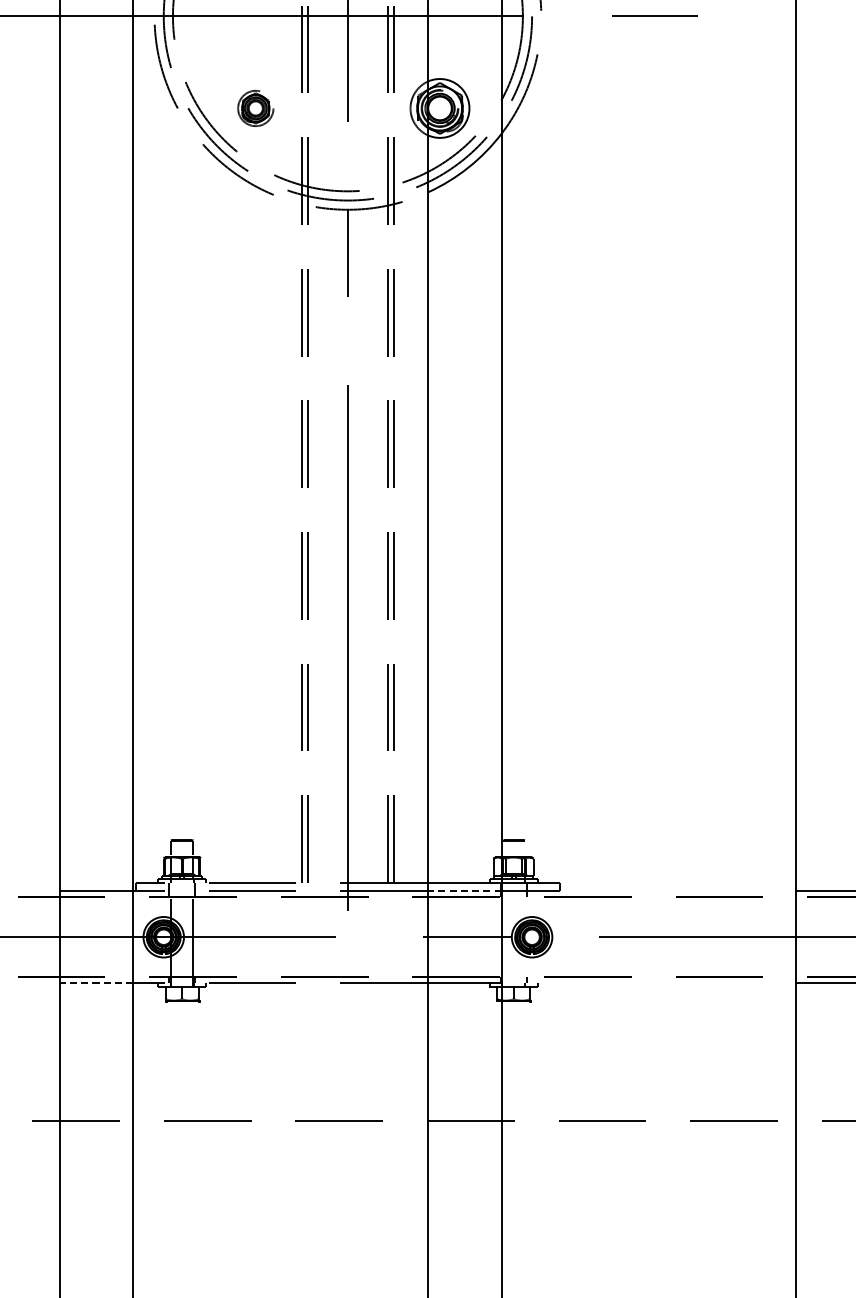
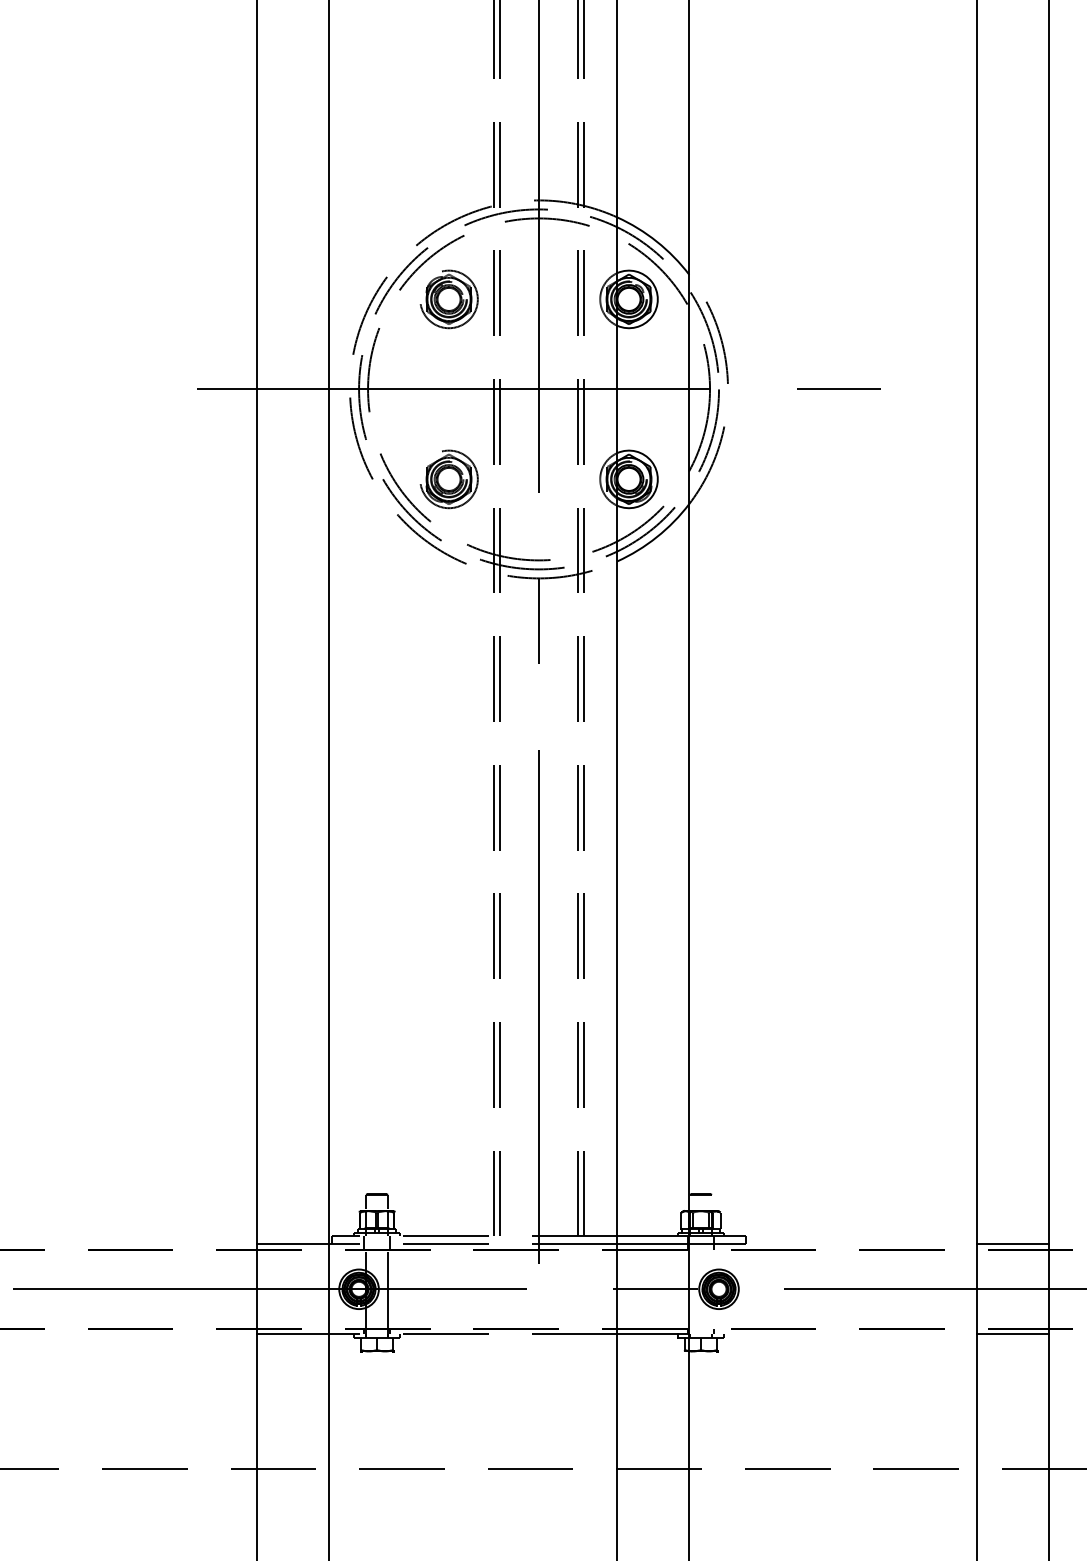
part: (255, 108) -> (448, 479), size x1.67
line: (465, 891) -> (653, 1244), dashed -> solid
line: (96, 983) -> (293, 1334), dashed -> solid

